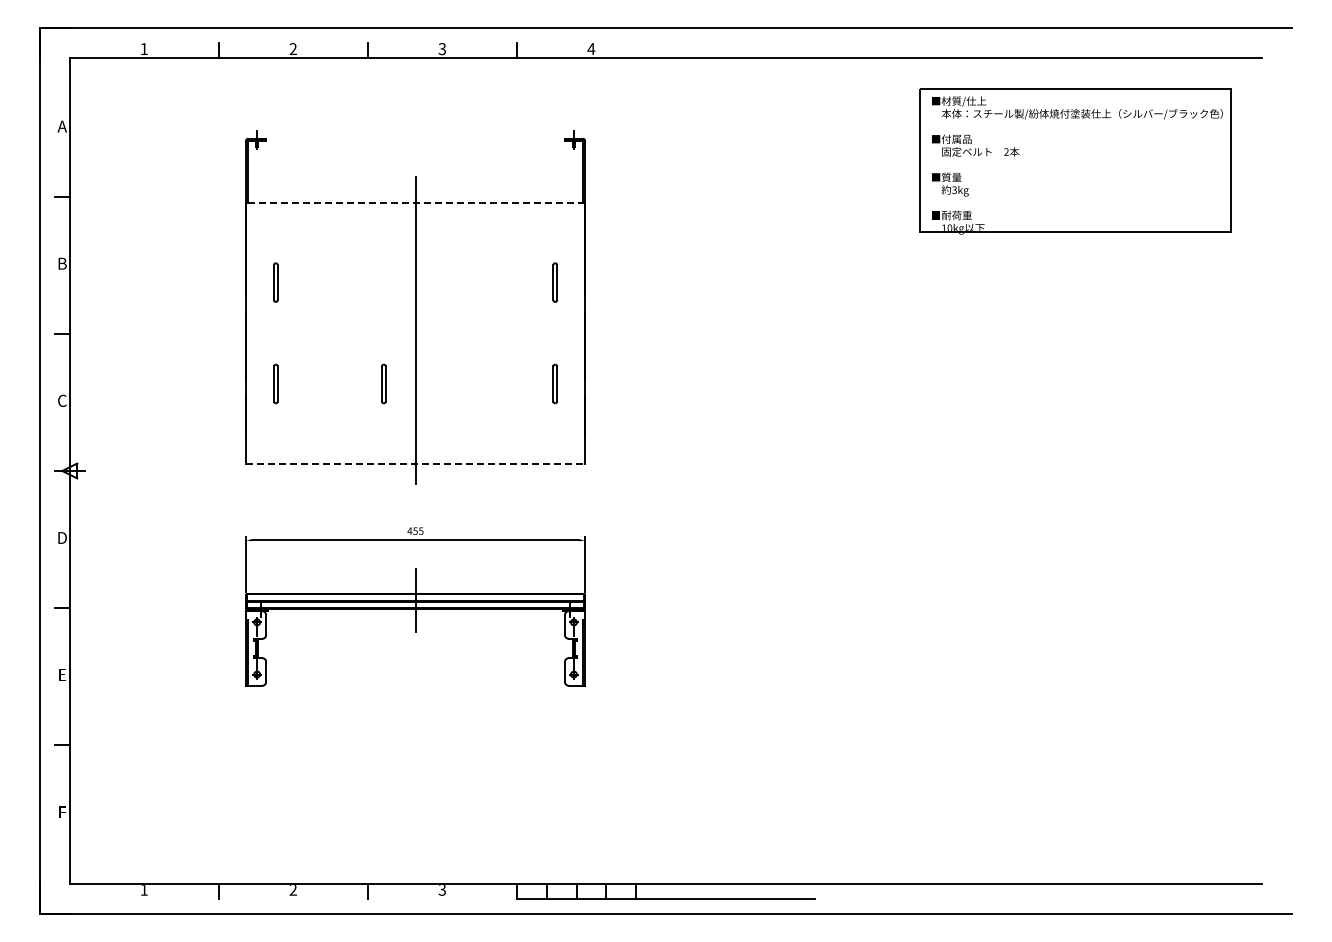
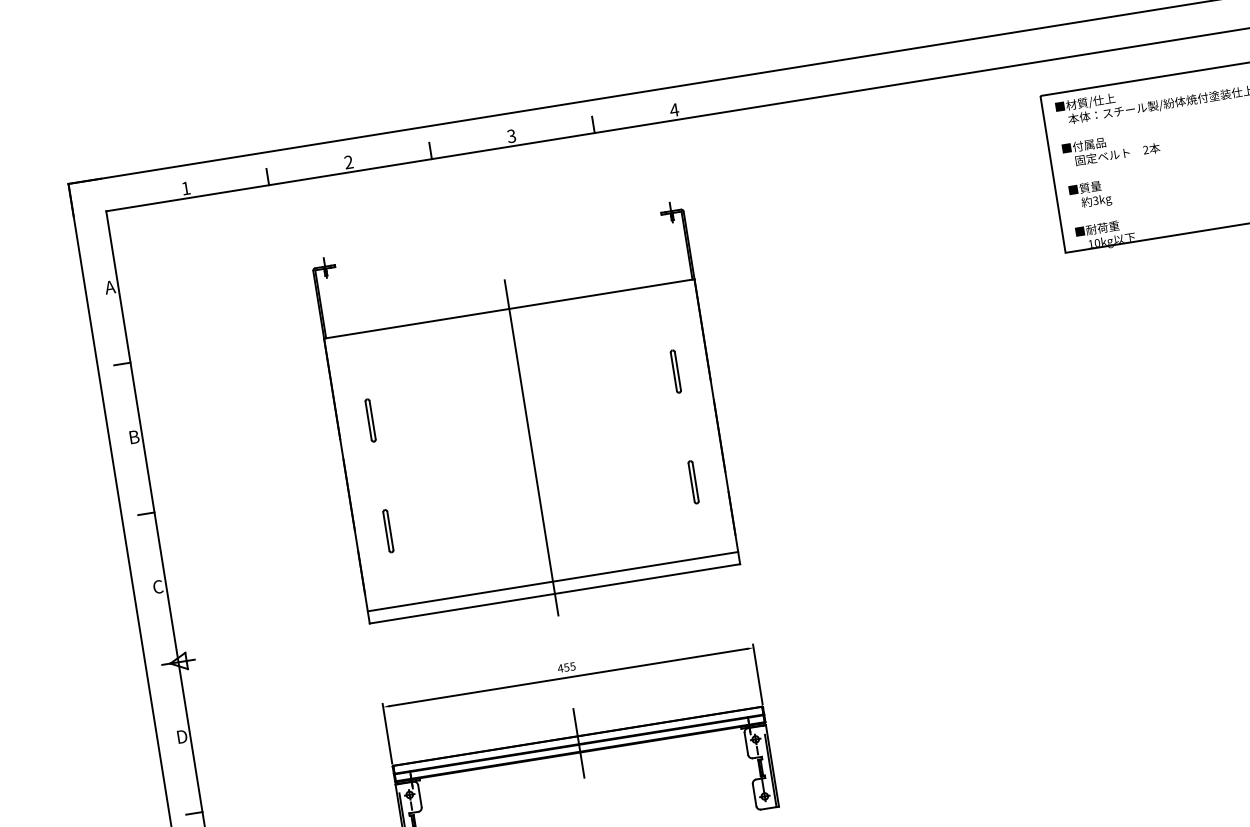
line: (415, 202) -> (509, 308), dashed -> solid
part: (383, 383) -> (505, 511), removed
line: (415, 452) -> (552, 581), added
line: (415, 463) -> (554, 593), dashed -> solid

